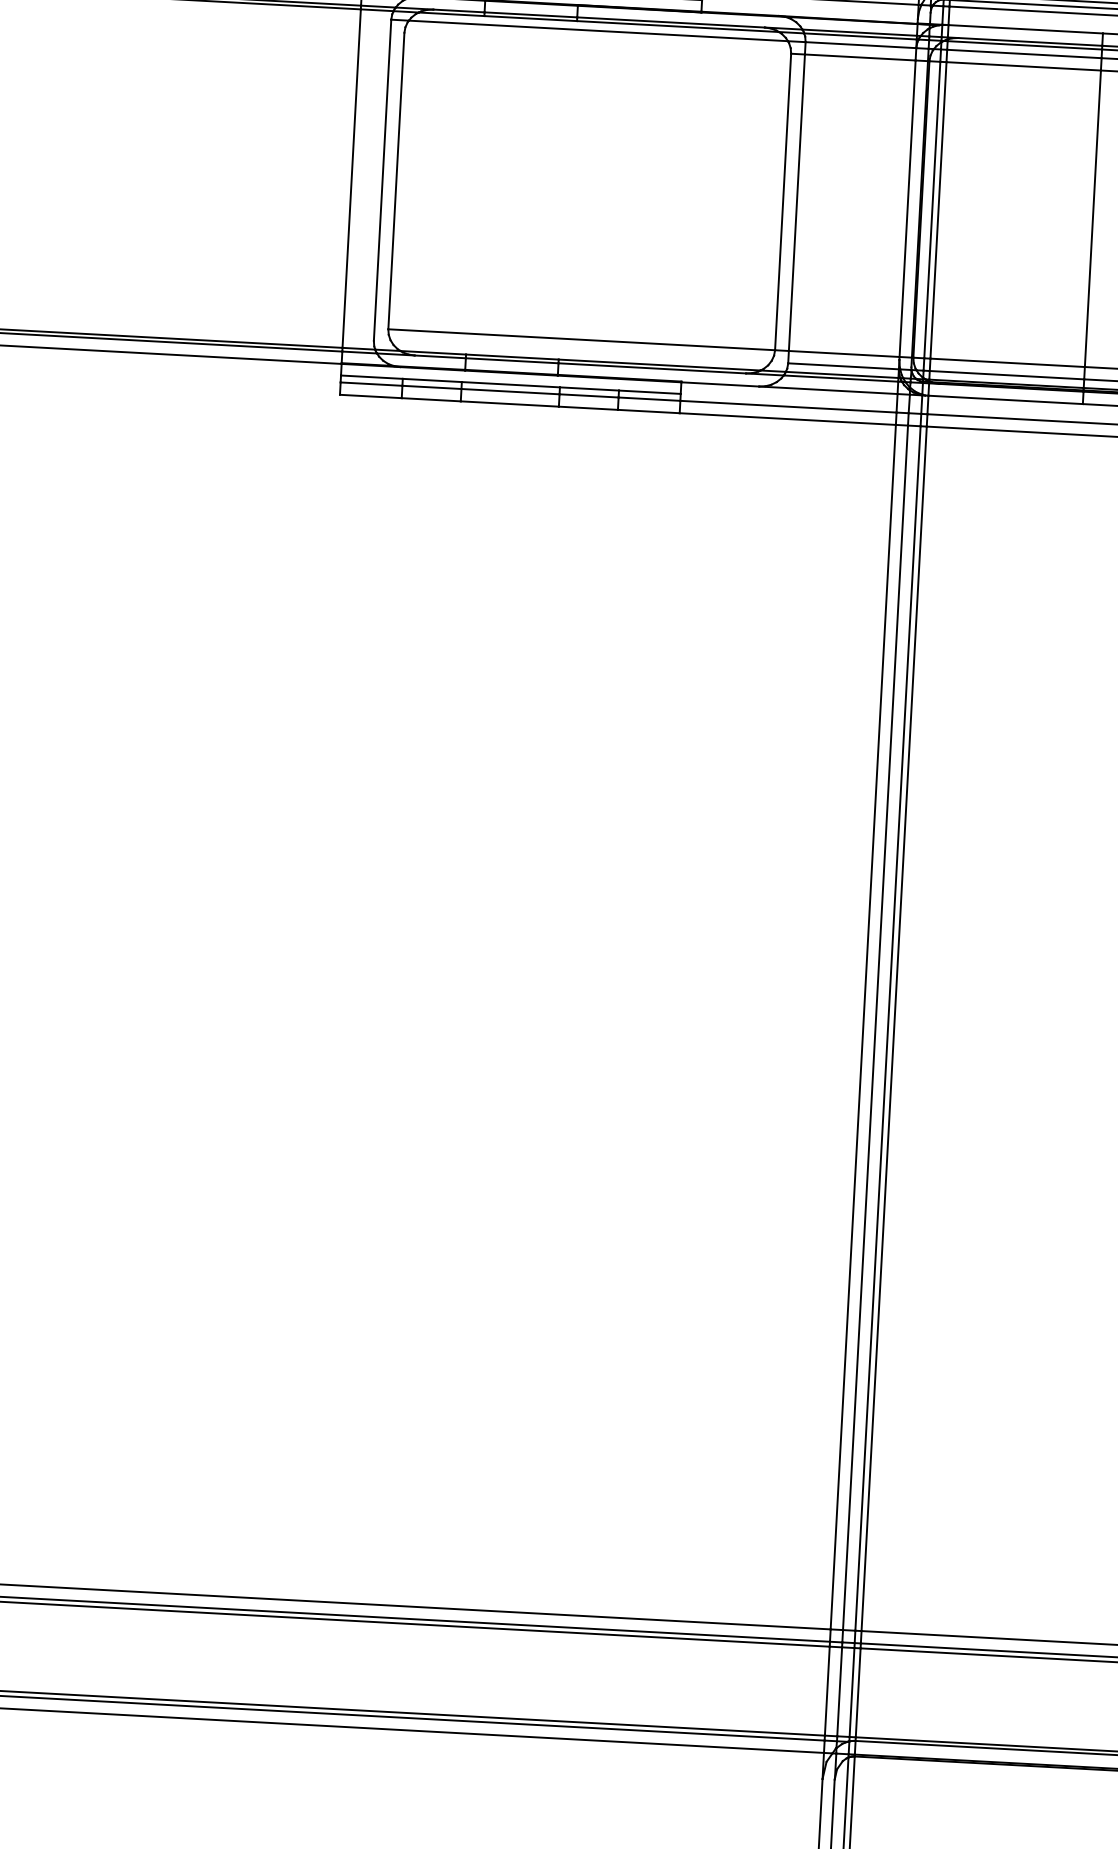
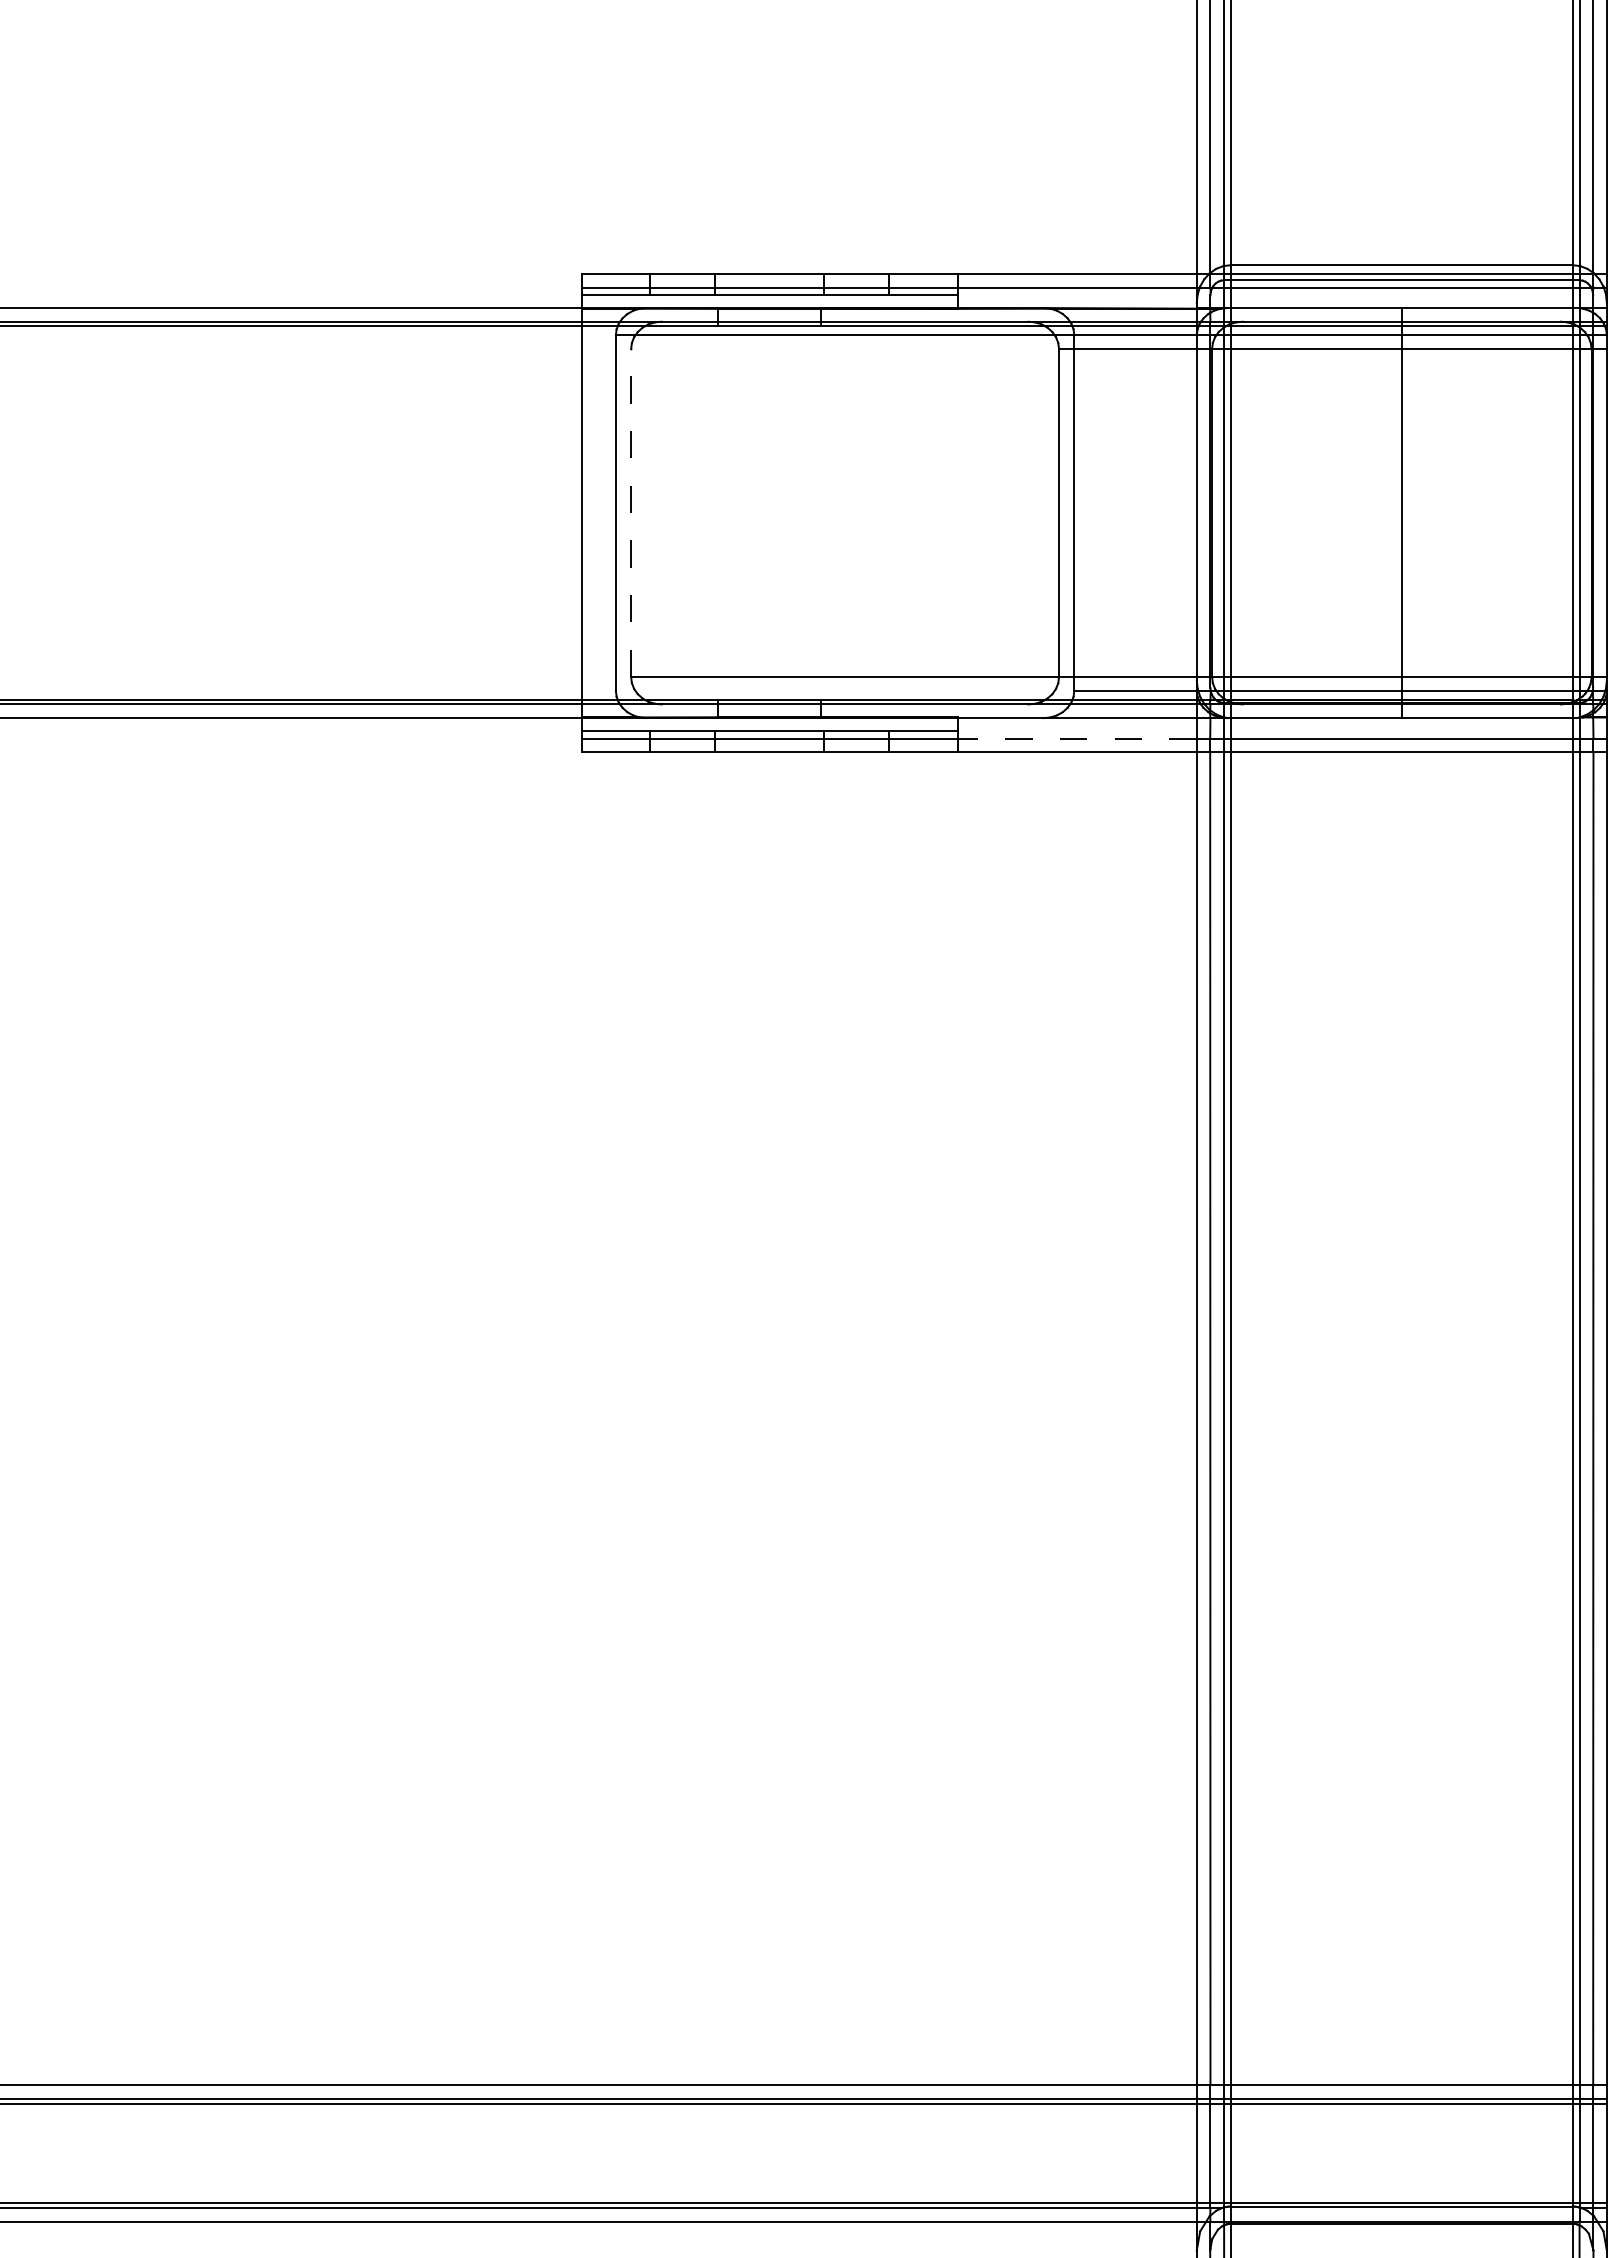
line: (396, 180) -> (631, 512), solid -> dashed
line: (788, 406) -> (1077, 738), solid -> dashed

